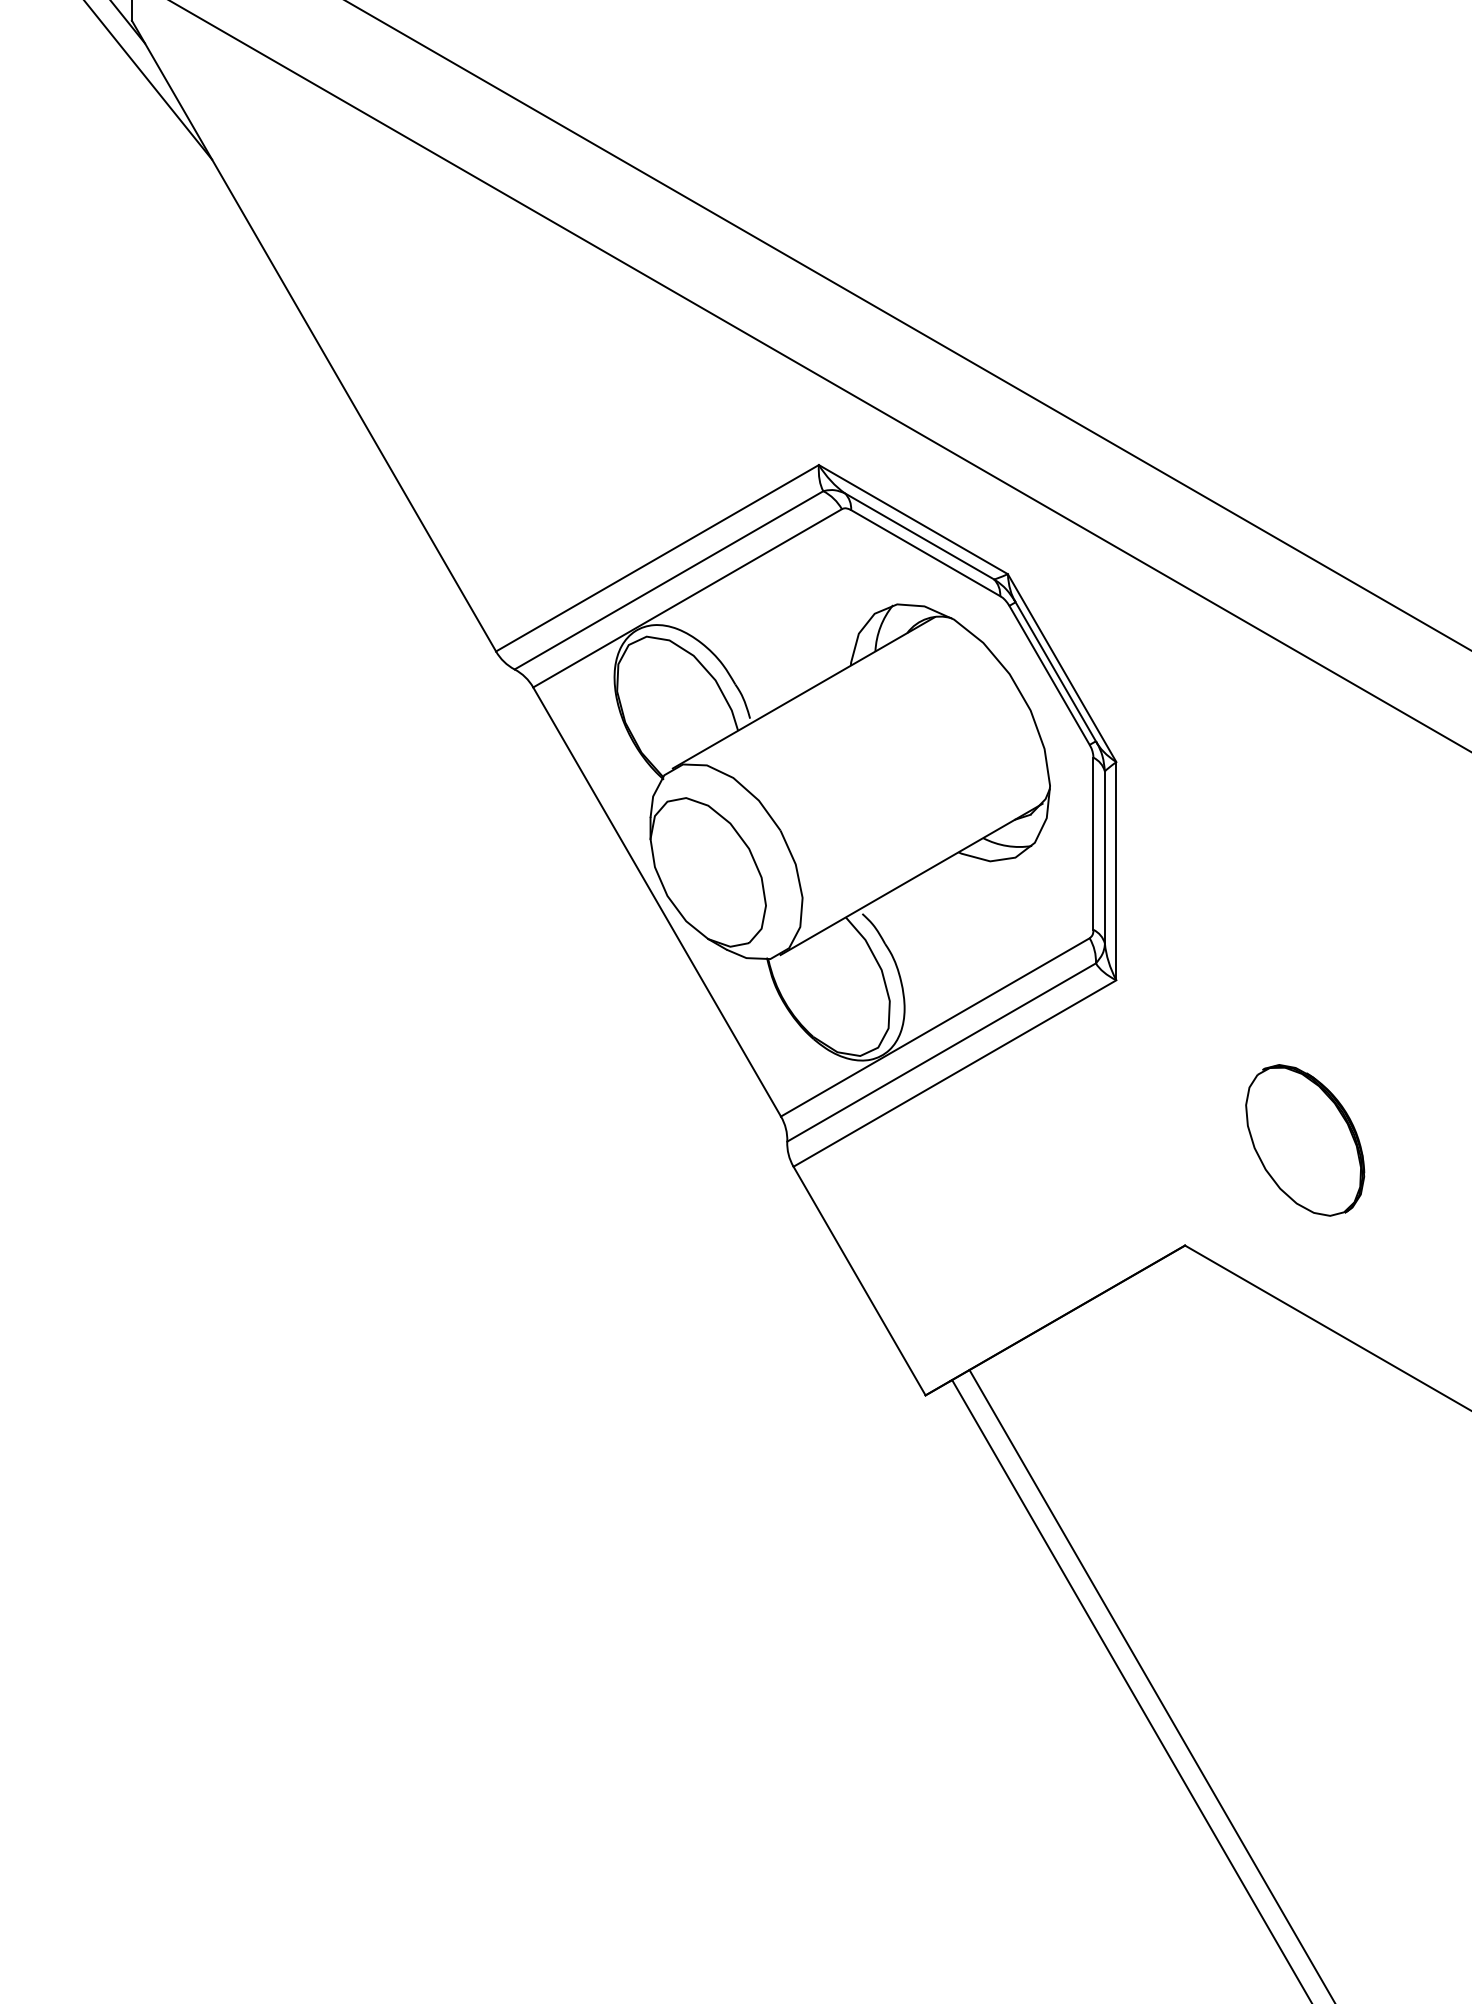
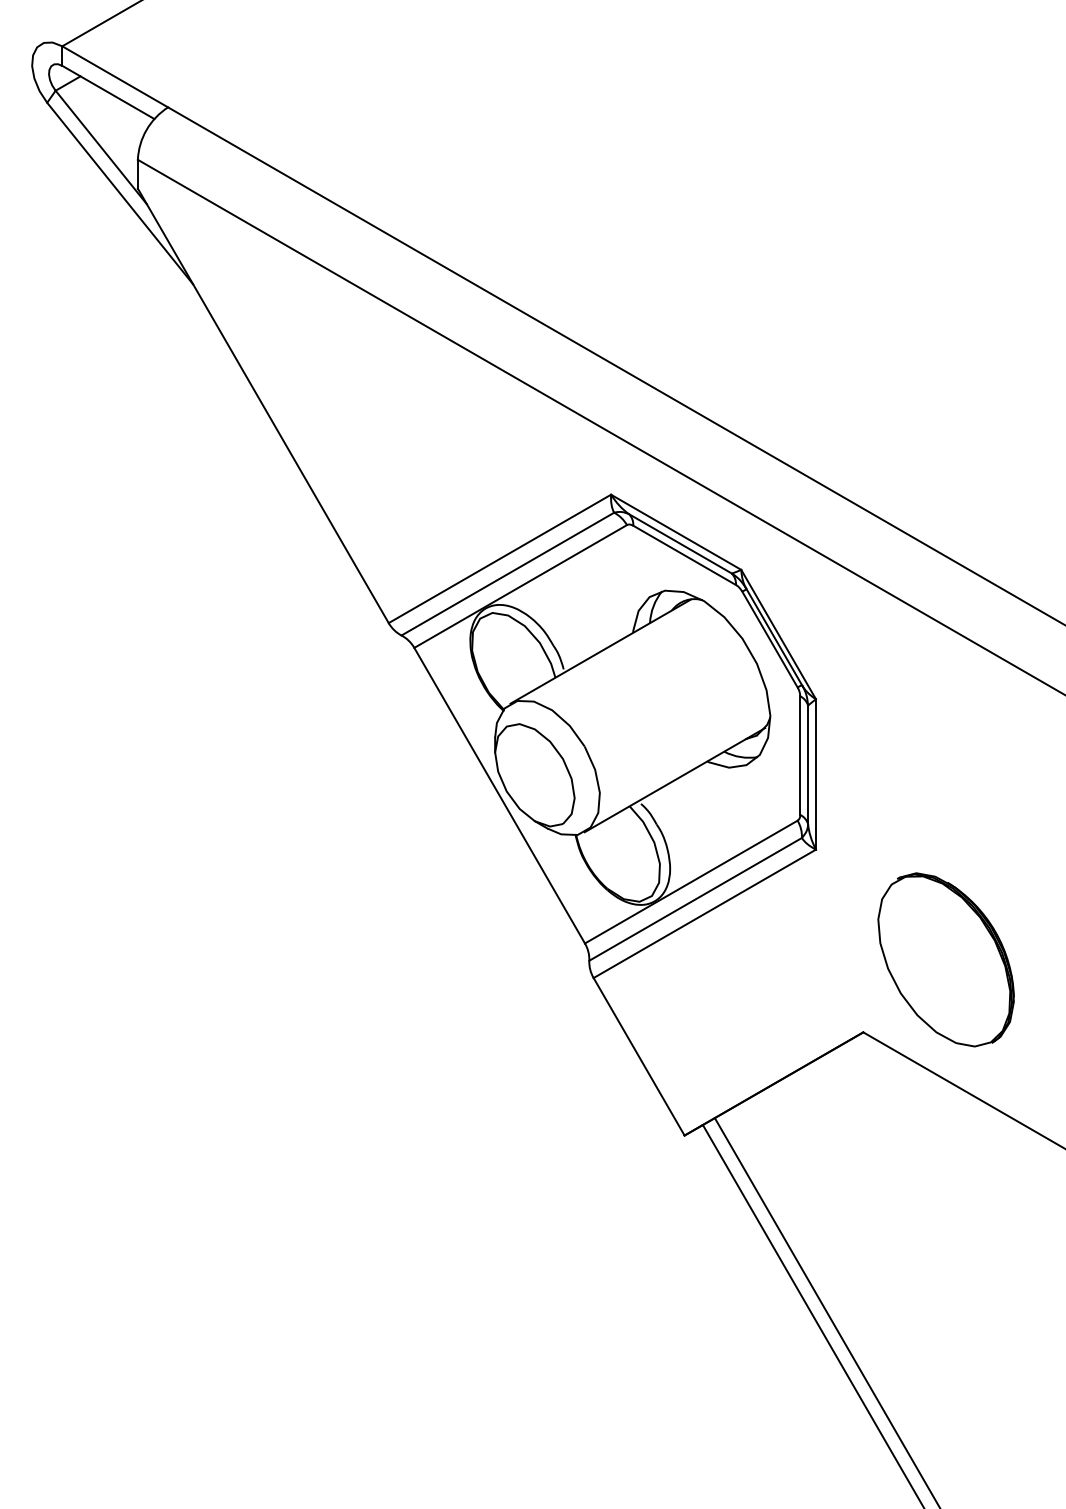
part: (1304, 1139) -> (945, 959), size x1.67

